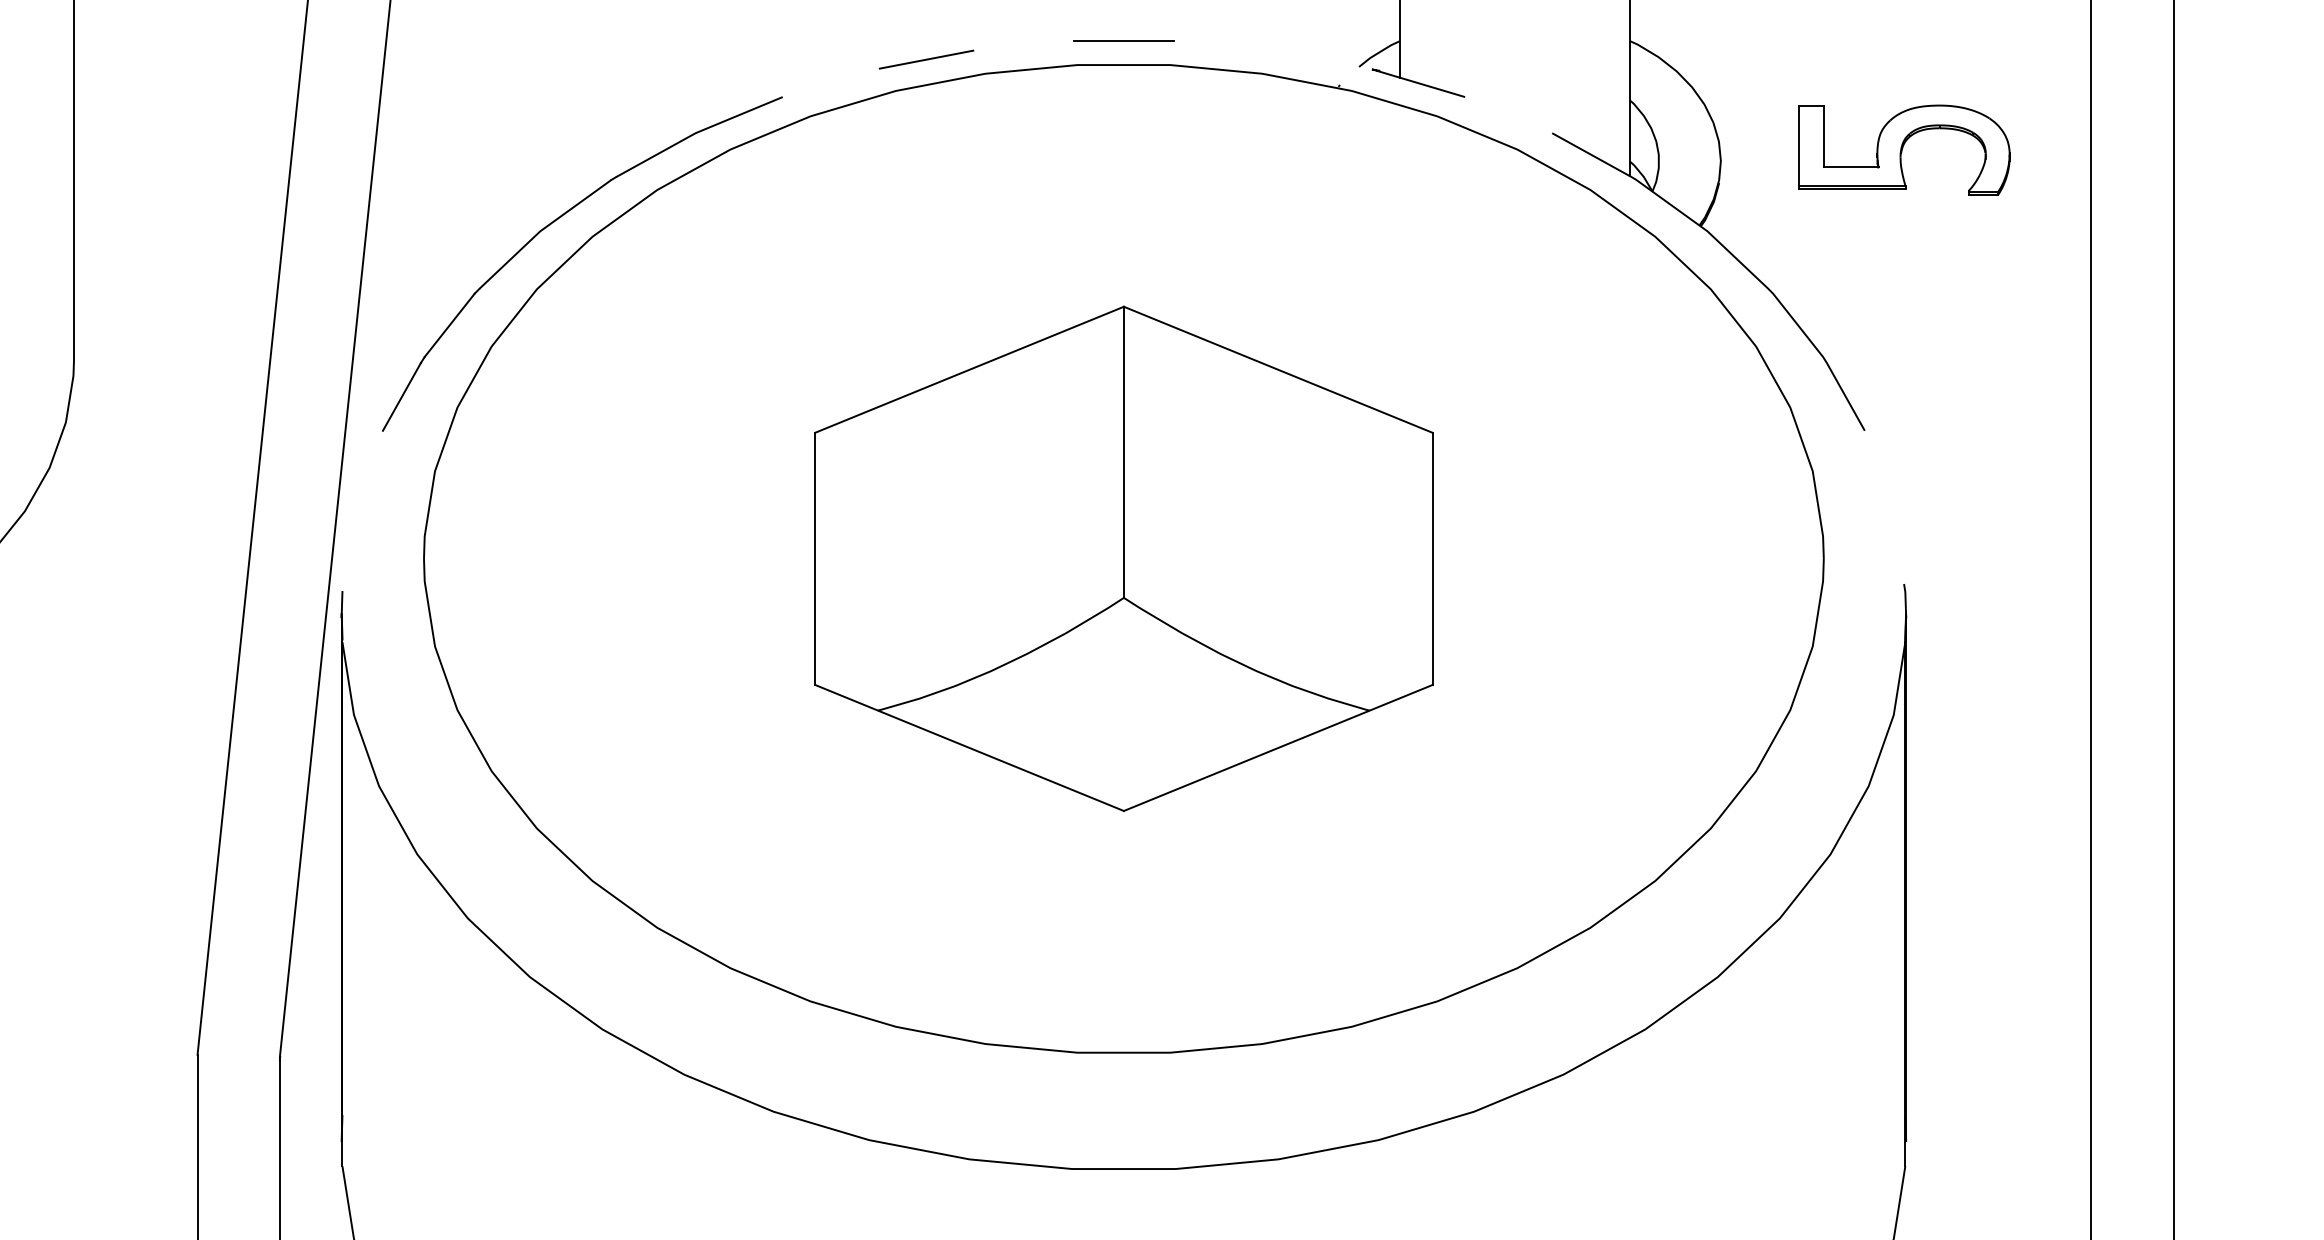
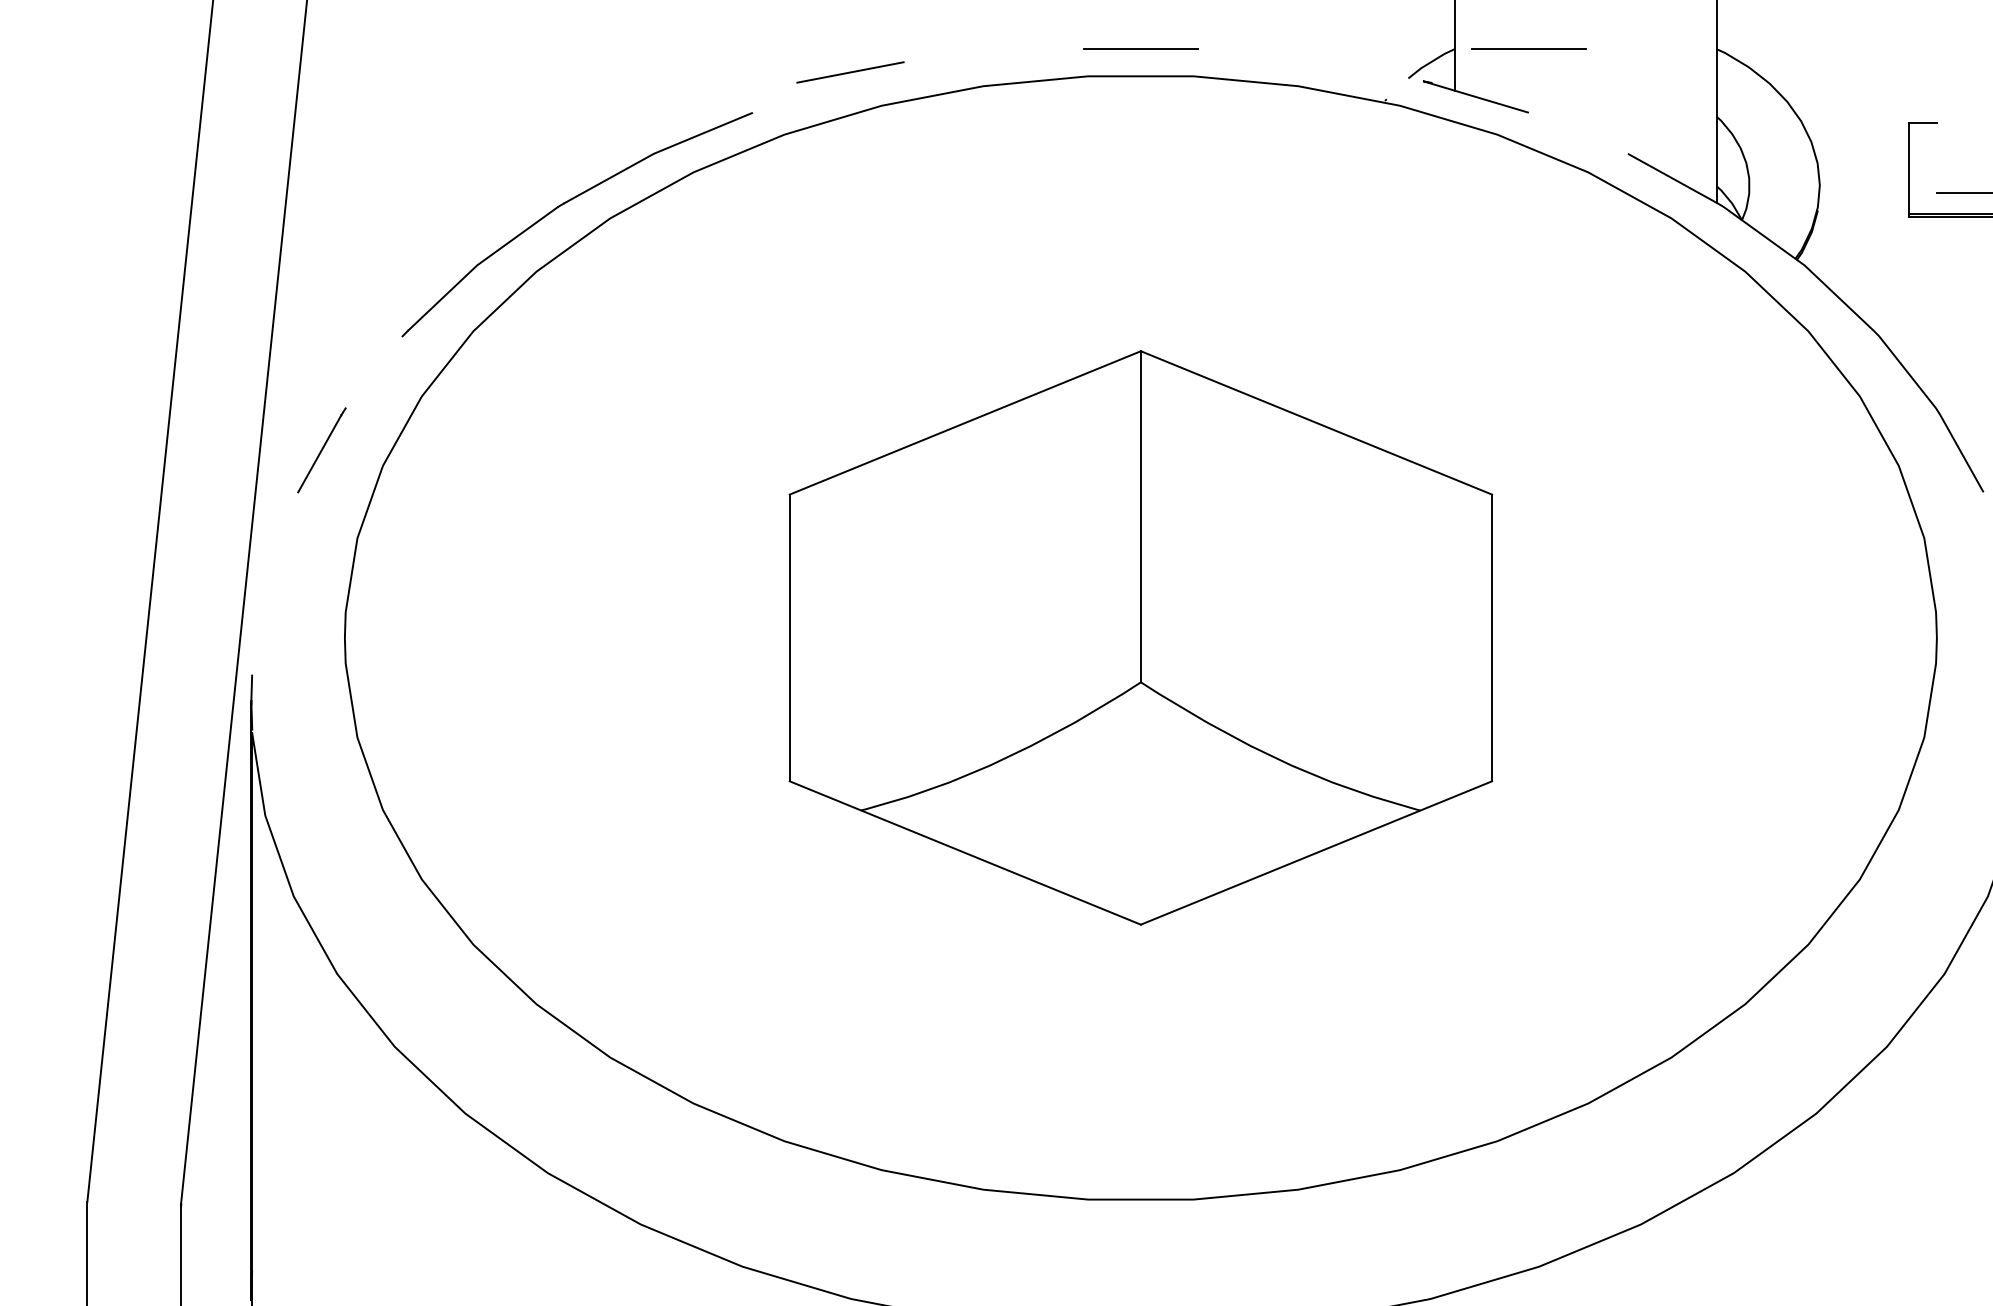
line: (1464, 40) -> (1528, 48), added
line: (926, 59) -> (850, 72), moved
line: (1823, 136) -> (1936, 157), removed
line: (449, 325) -> (373, 372), removed

